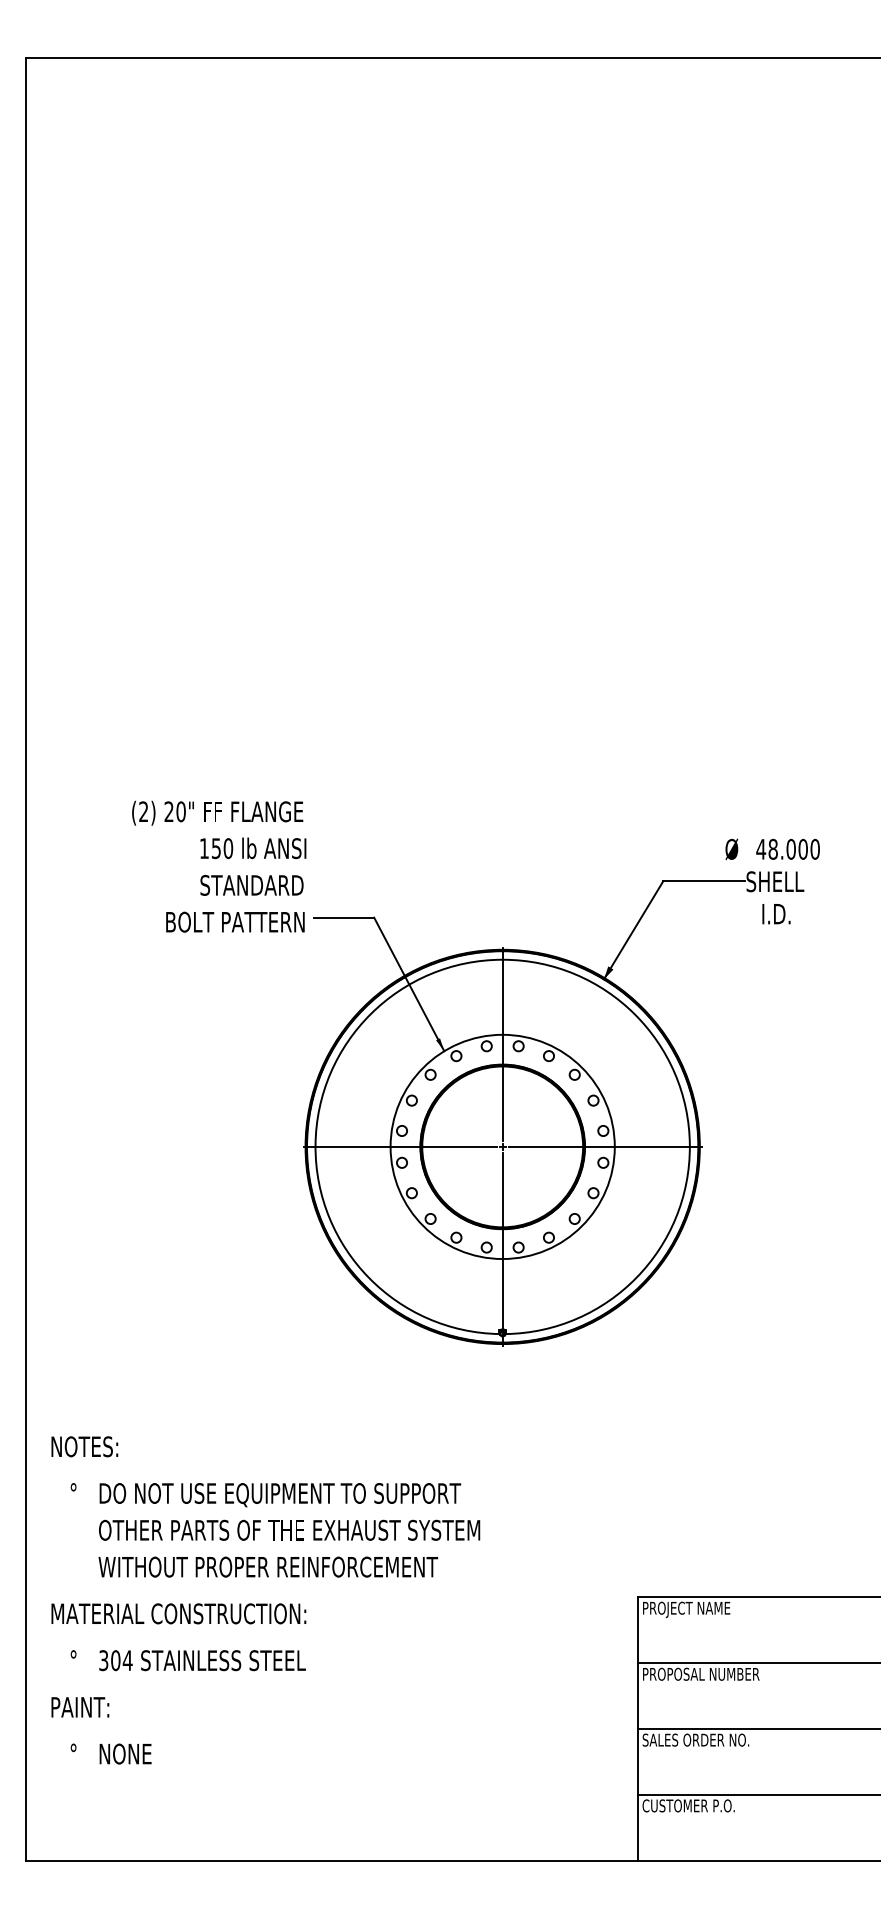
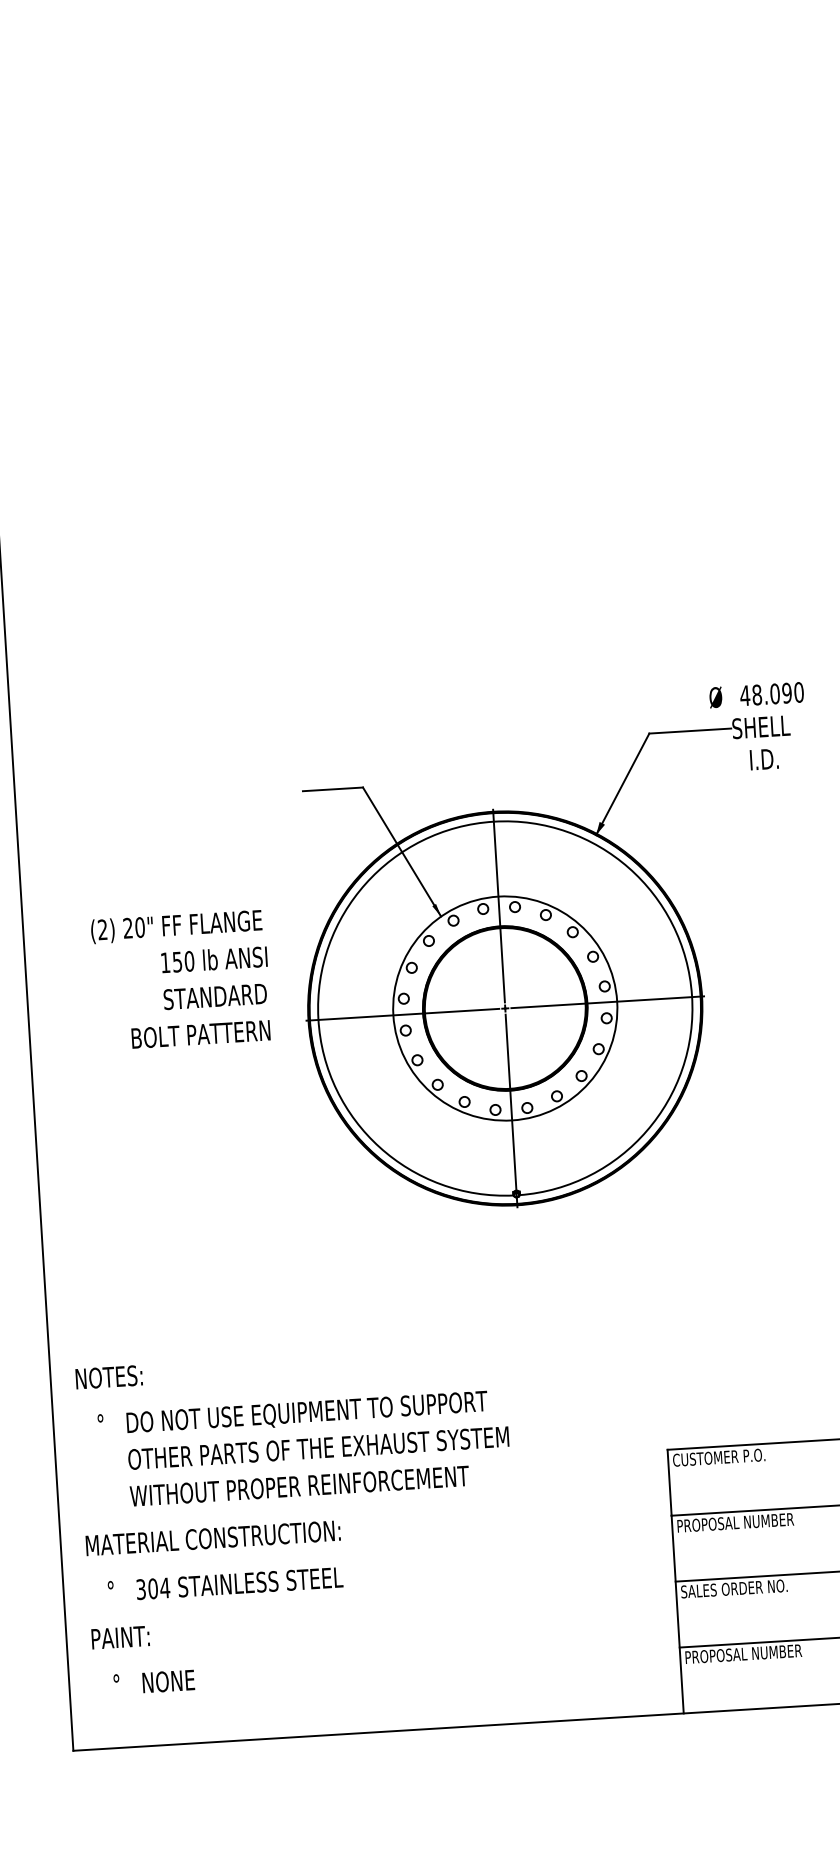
text: (802, 849) -> (786, 693), 48.000 -> 48.090
text: (219, 866) -> (181, 979), moved
text: (265, 1600) -> (298, 1519), moved
text: (688, 1609) -> (718, 1458), PROJECT NAME -> CUSTOMER P.O.
text: (700, 1805) -> (742, 1653), CUSTOMER P.O. -> PROPOSAL NUMBER

